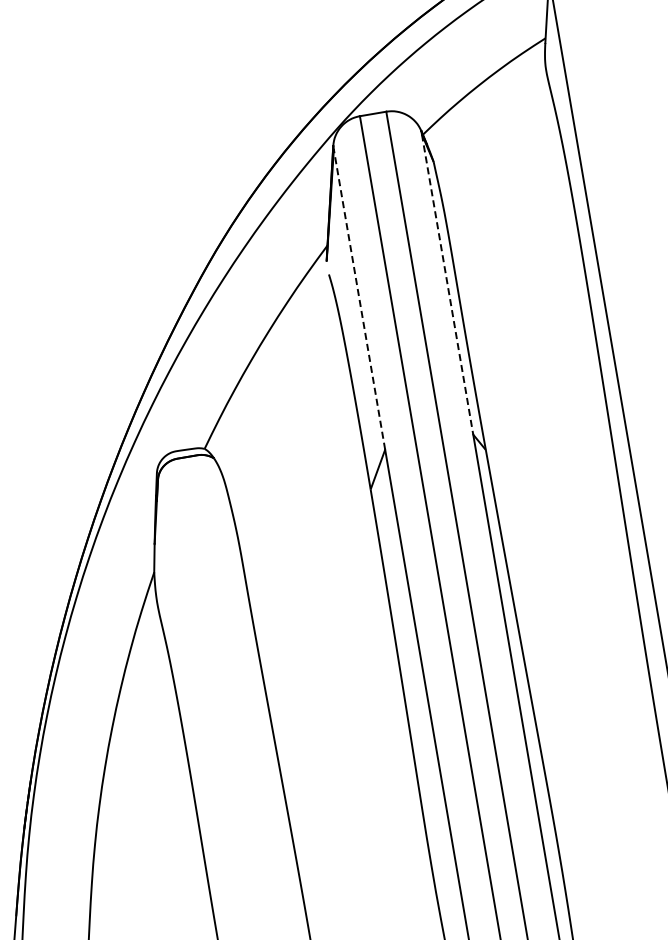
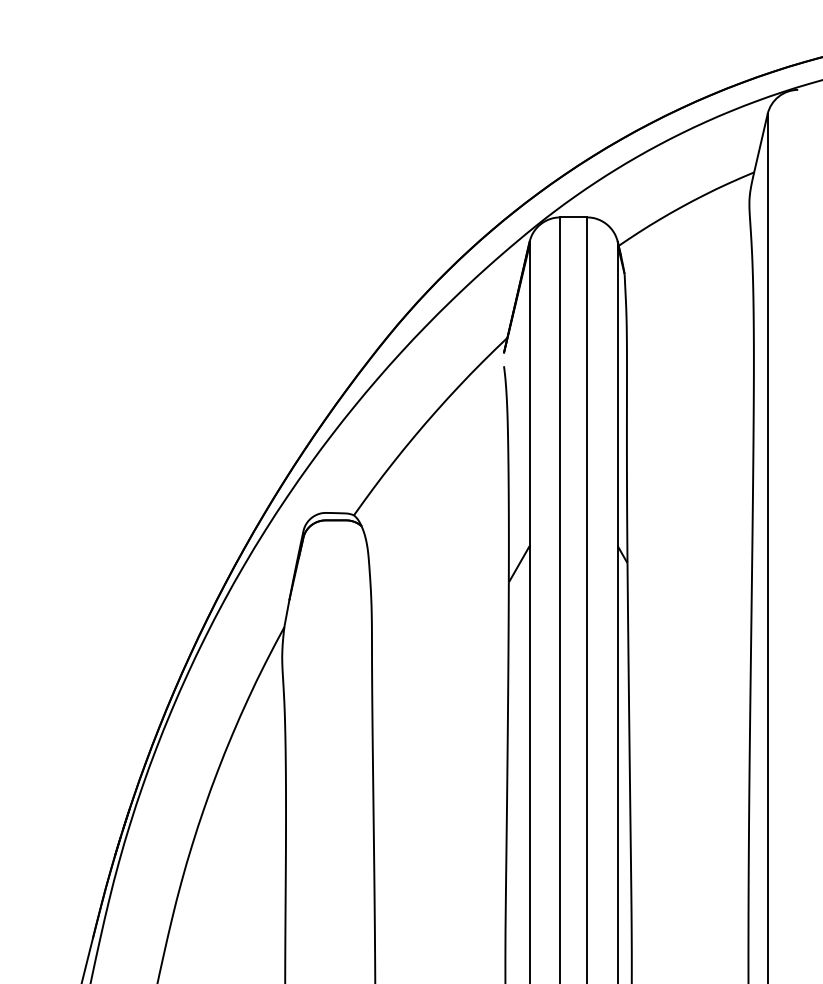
line: (447, 285) -> (617, 396), dashed -> solid
line: (359, 299) -> (529, 395), dashed -> solid

